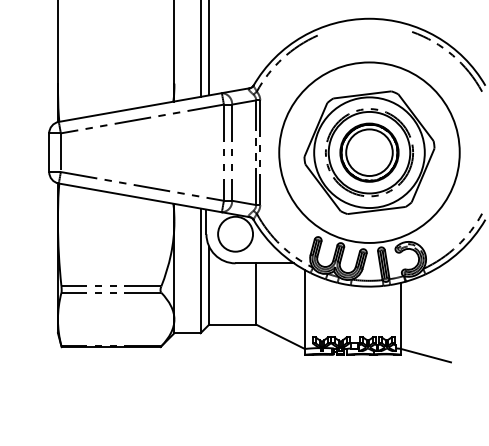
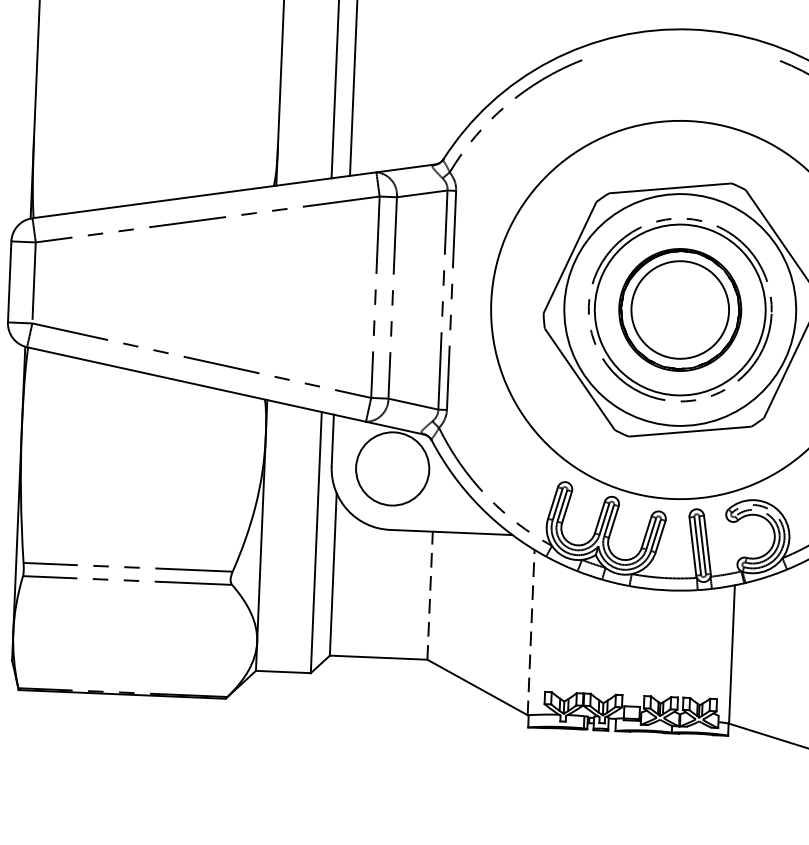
line: (255, 293) -> (429, 594), solid -> dashed
line: (304, 308) -> (530, 630), solid -> dashed

